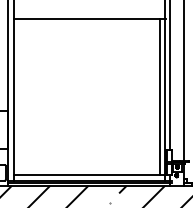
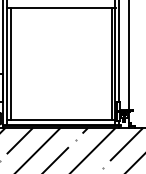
line: (18, 97) -> (10, 64), added

